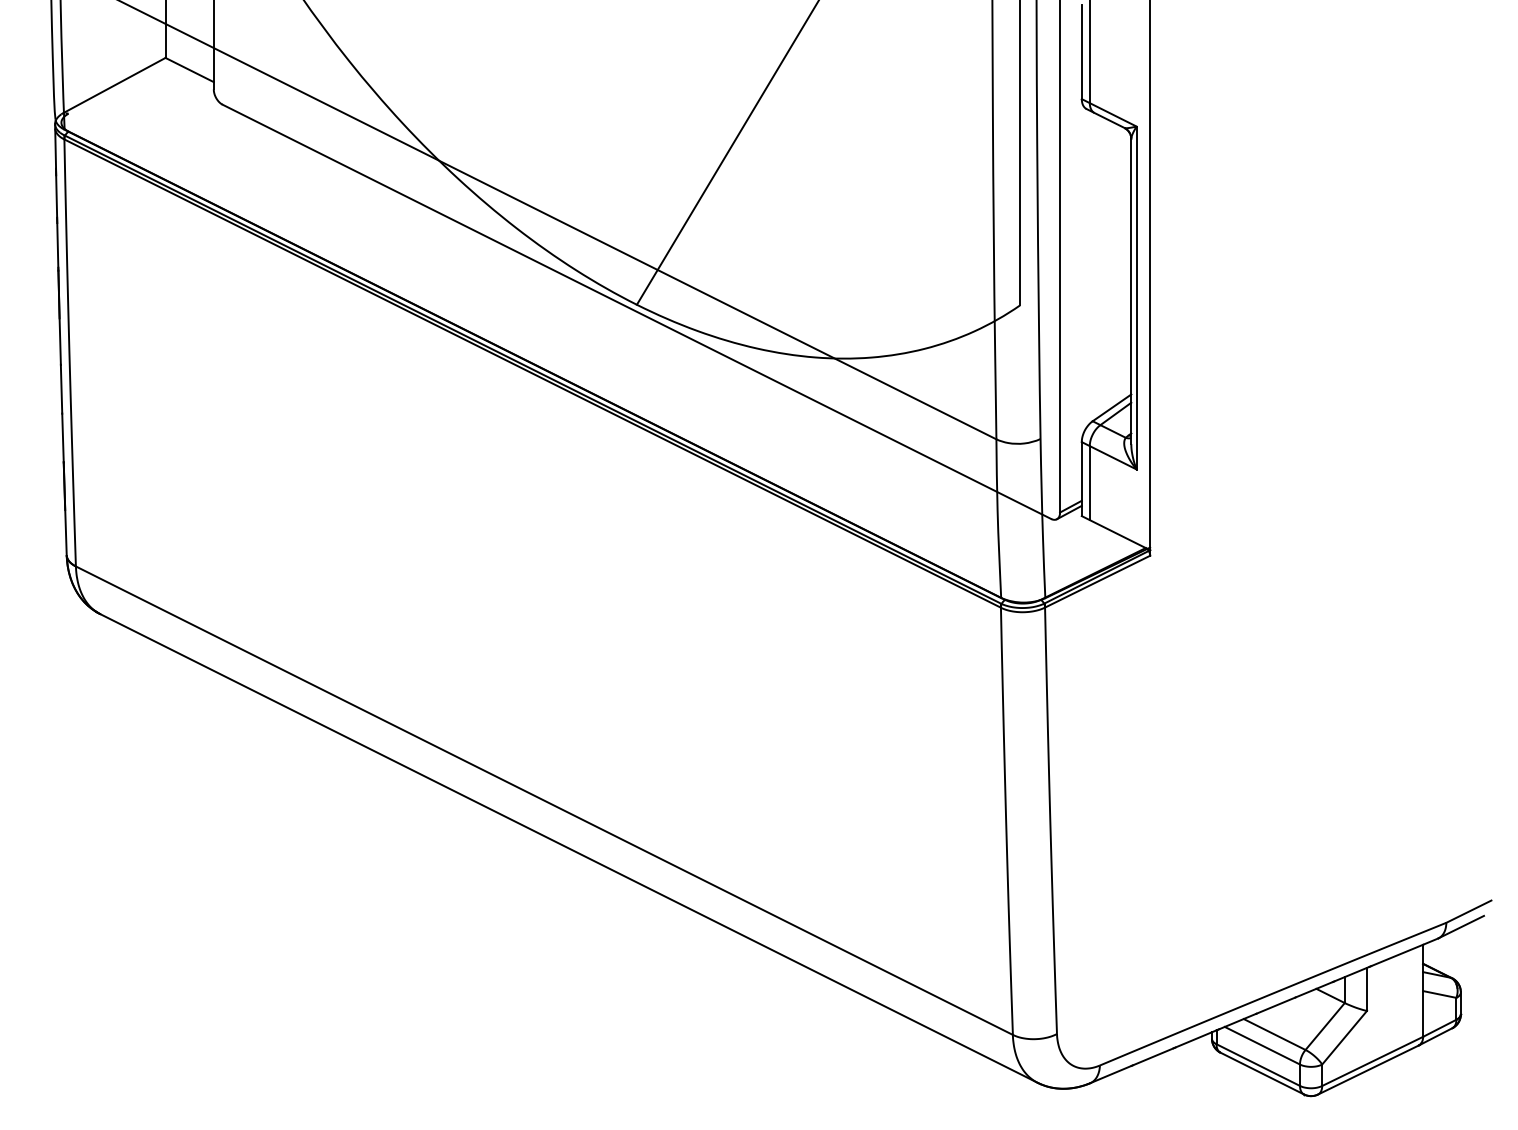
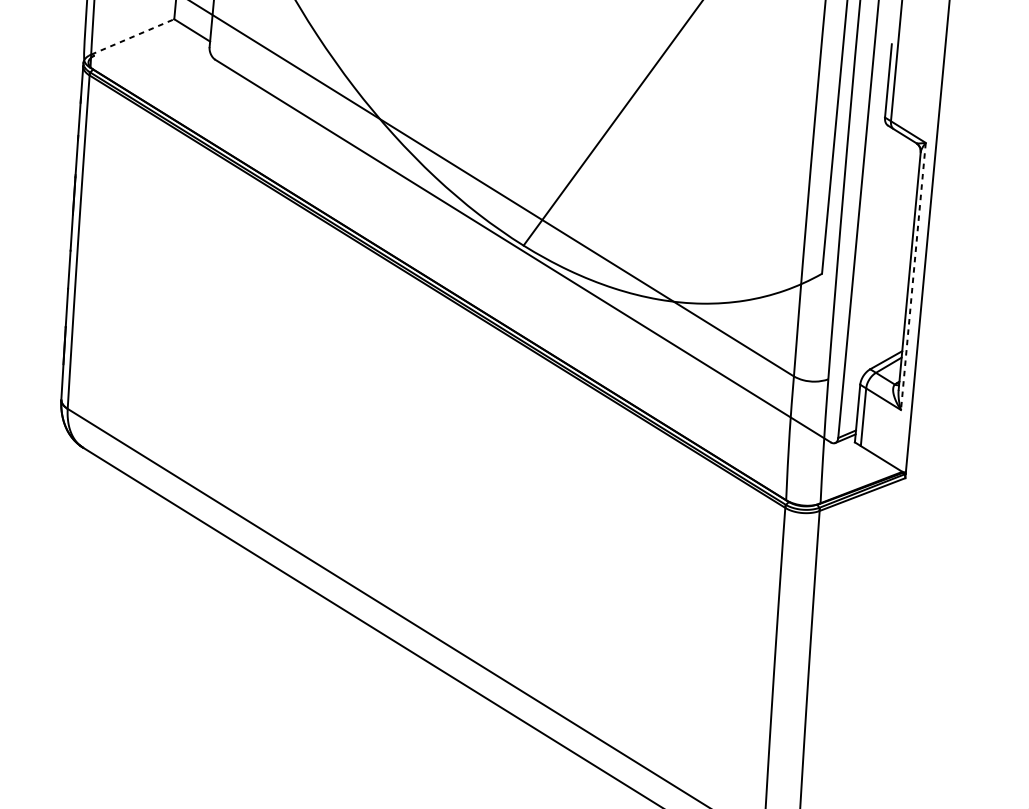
line: (114, 85) -> (132, 37), solid -> dashed
line: (1136, 298) -> (913, 276), solid -> dashed

